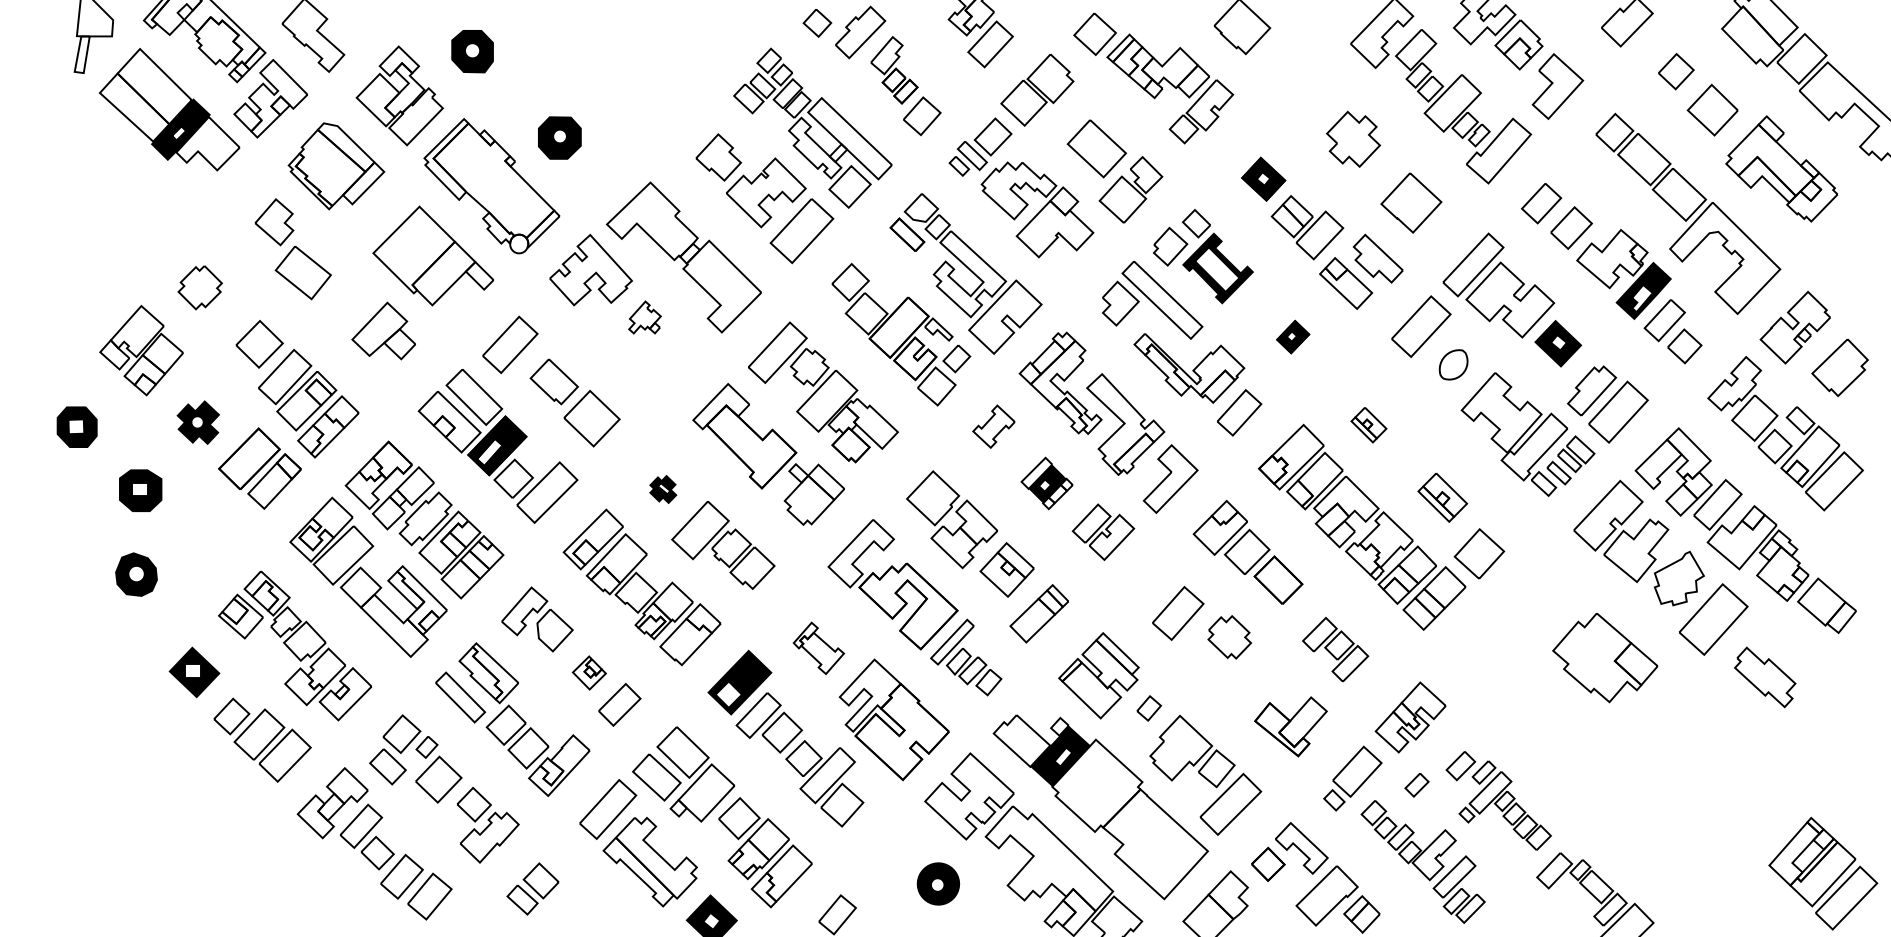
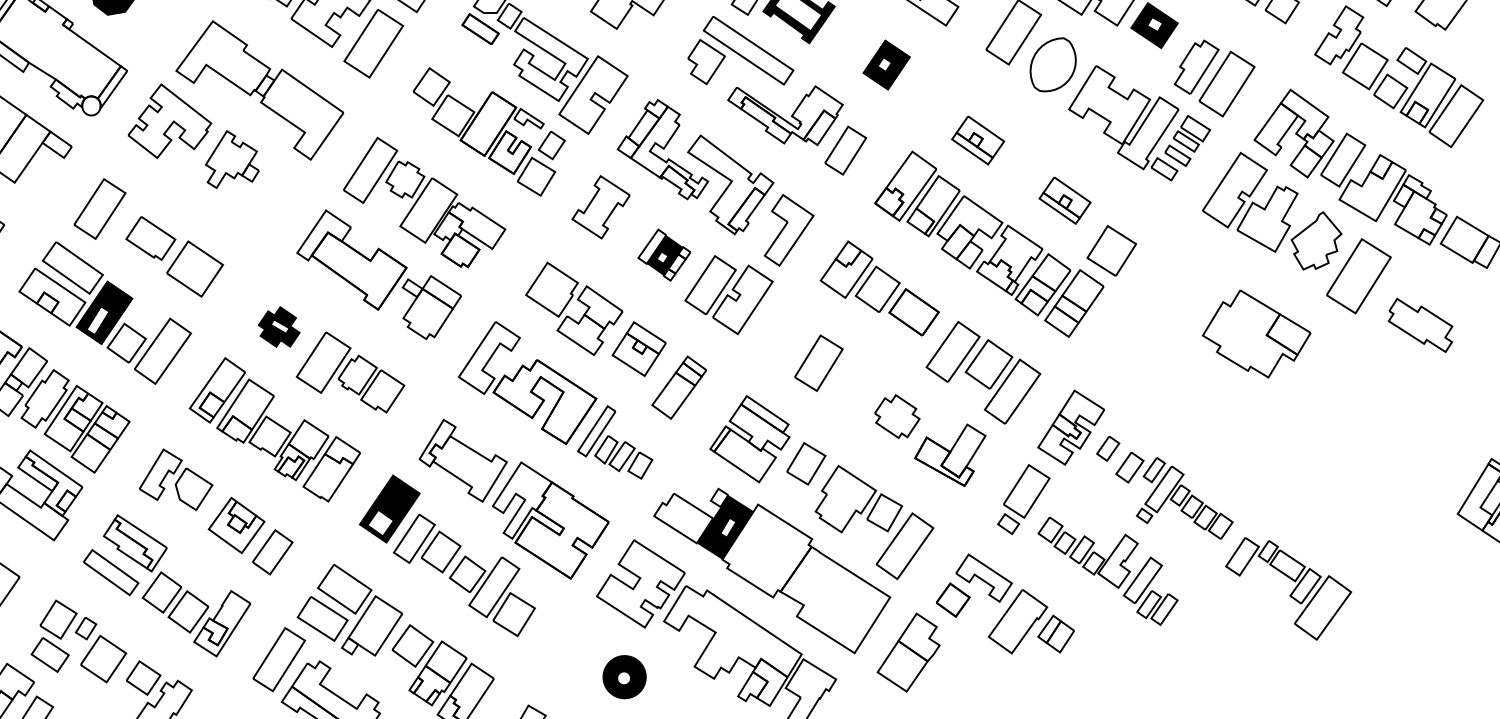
part: (644, 317) -> (230, 158), size x1.67
part: (1292, 336) -> (885, 64), size x1.43
part: (1453, 364) -> (1052, 64), size x1.67
part: (1368, 424) -> (977, 139), size x1.43
part: (993, 426) -> (600, 207), size x1.43
part: (663, 489) -> (279, 327), size x1.43
part: (1103, 531) -> (729, 293), size x1.43
part: (1229, 637) -> (896, 417), moved
part: (818, 648) -> (462, 461), size x1.67
part: (1335, 649) -> (983, 372), size x1.67
part: (589, 672) -> (236, 524), size x1.67
part: (1148, 708) -> (805, 464), size x1.67
part: (1416, 785) -> (1107, 449), moved

